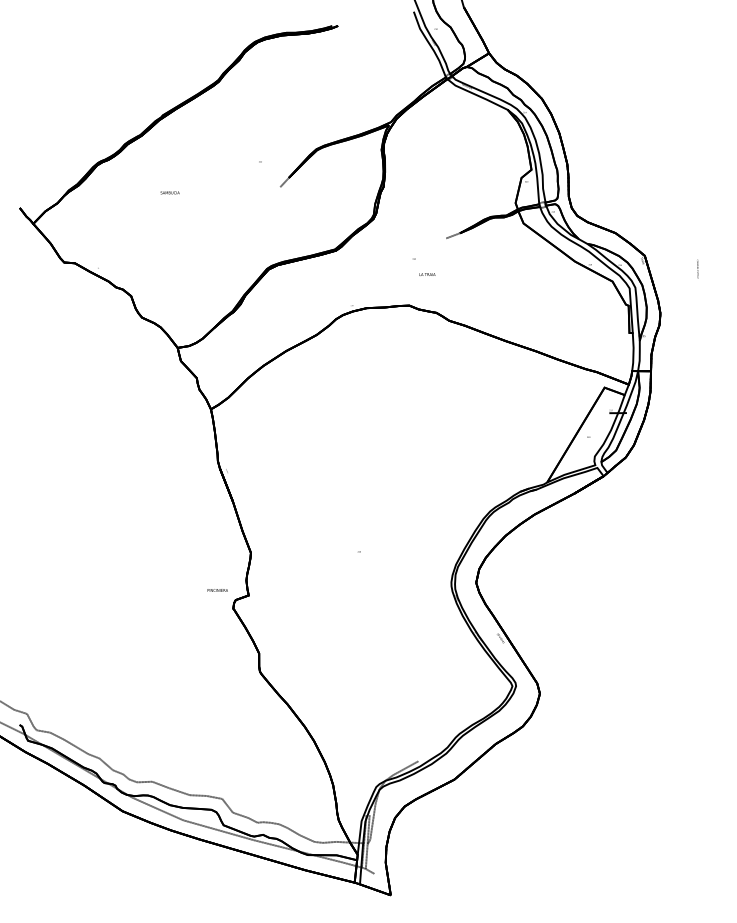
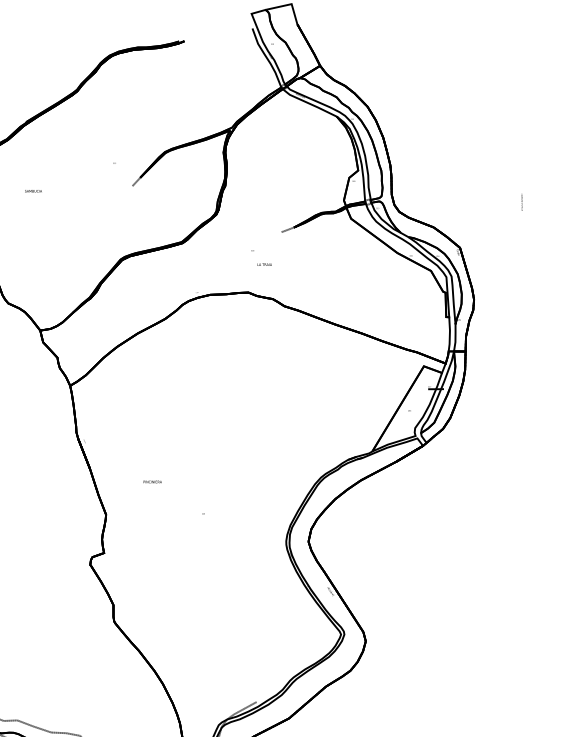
text: (697, 268) -> (521, 201), moved
text: (217, 590) -> (152, 482), moved

